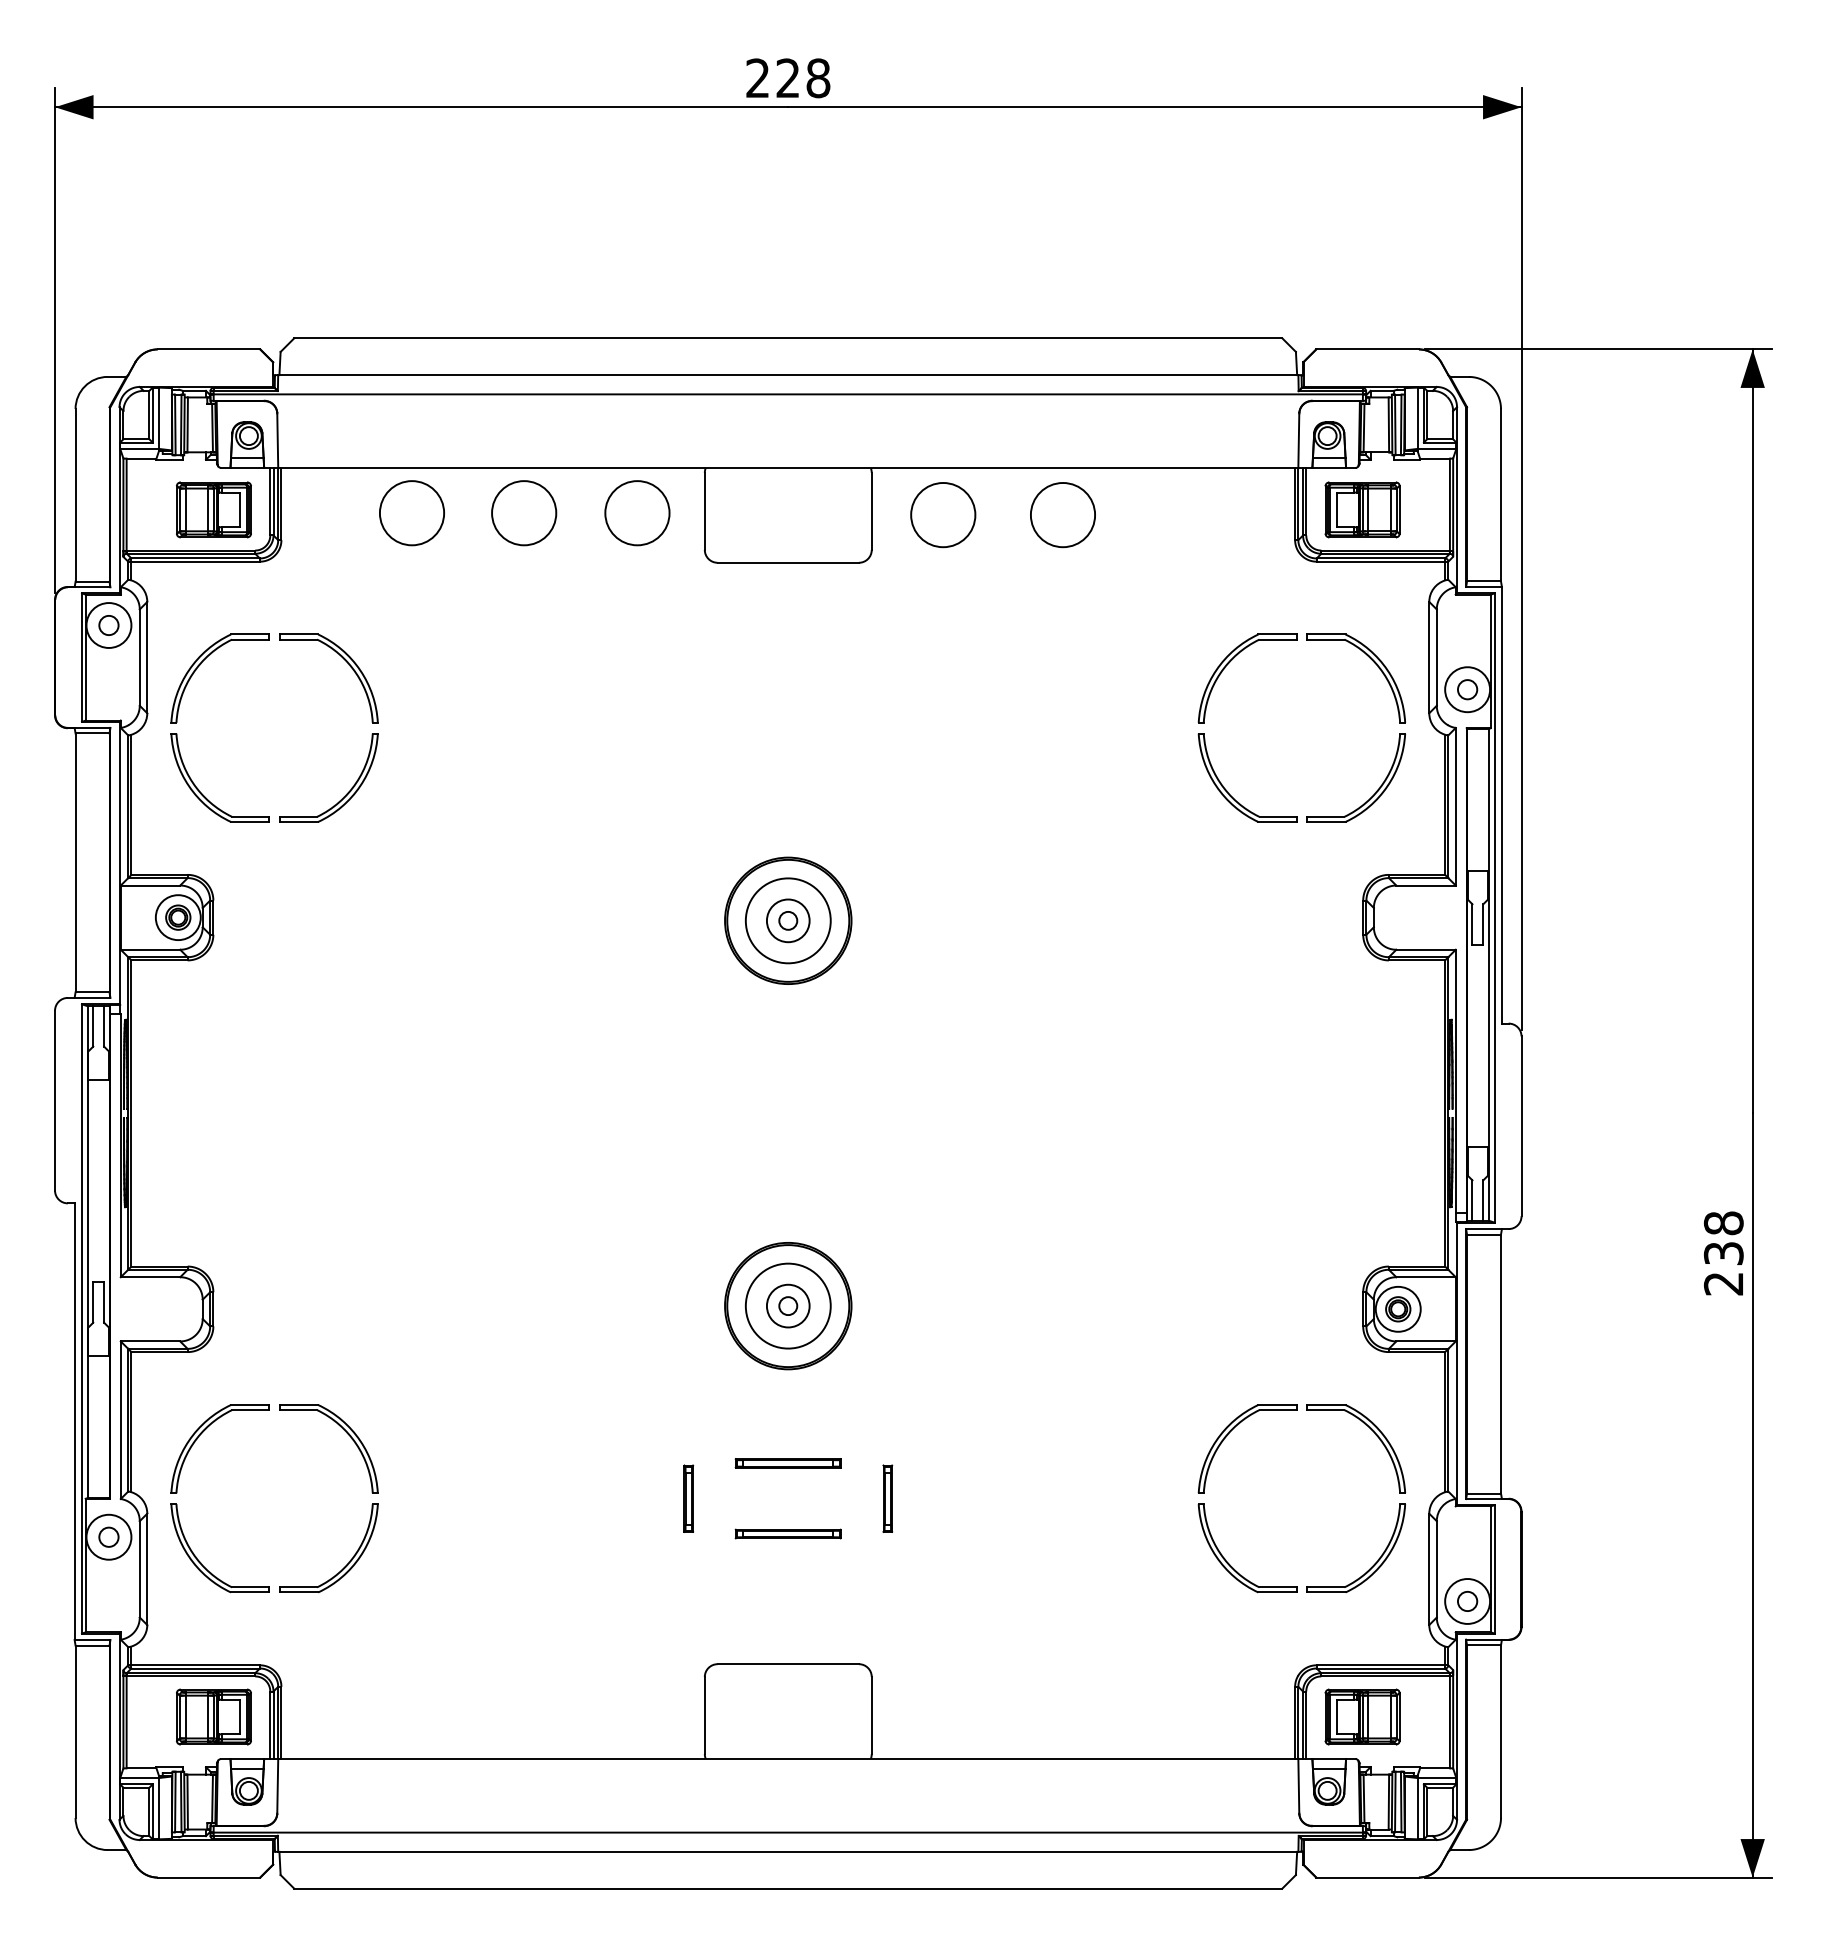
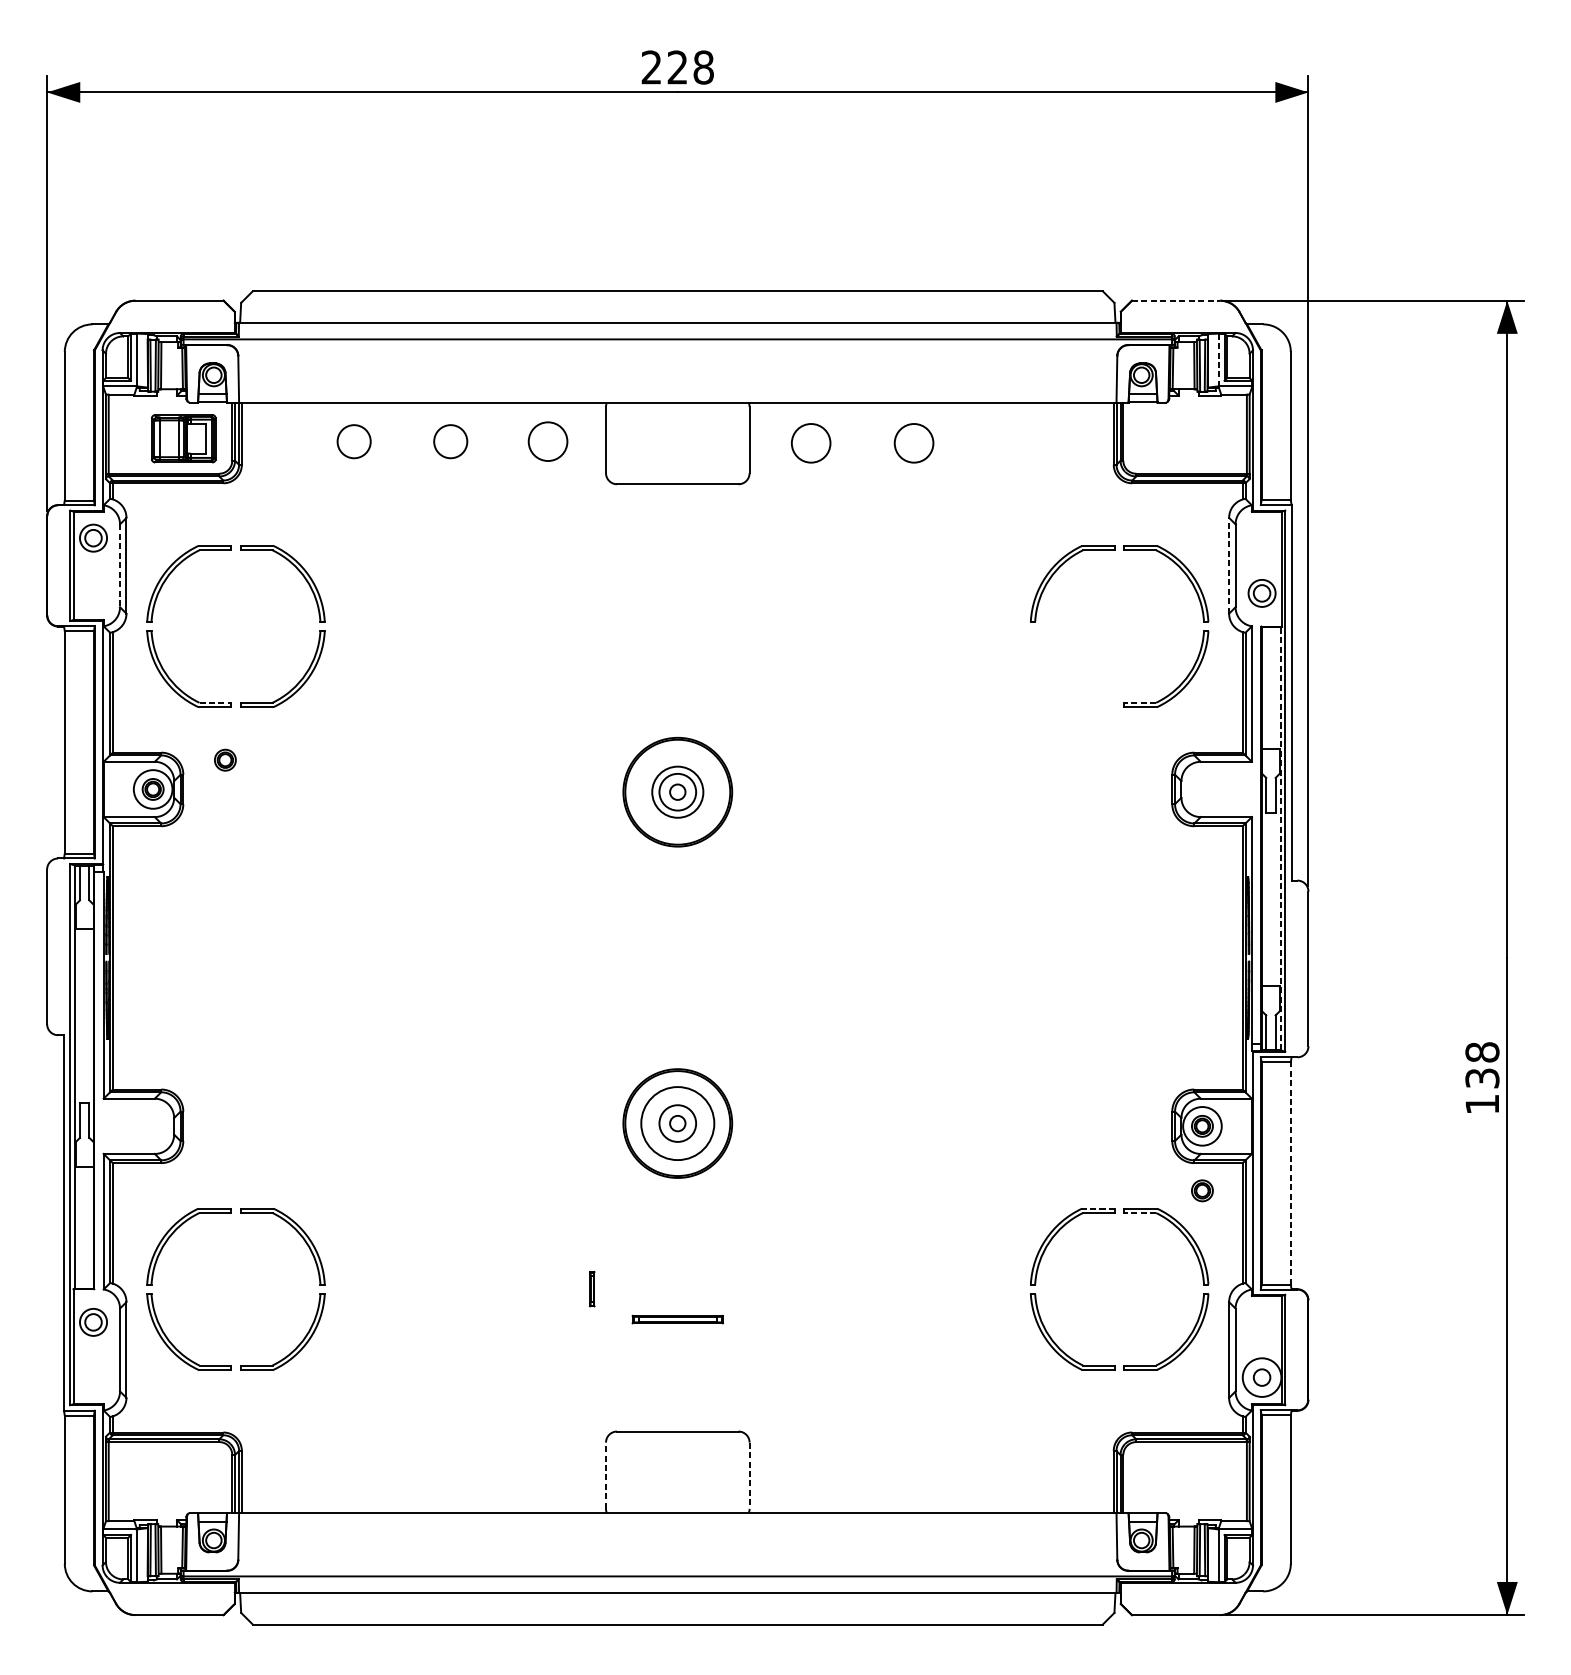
line: (1368, 349) -> (1176, 300), solid -> dashed
line: (1417, 418) -> (1218, 360), solid -> dashed
part: (1362, 509) -> (1171, 438), removed
circle: (411, 513) -> (353, 441), size x0.6
circle: (524, 513) -> (450, 441), size x0.6
circle: (637, 513) -> (548, 441), size x0.7
circle: (943, 515) -> (811, 443), size x0.7
circle: (1062, 515) -> (913, 443), size x0.7
circle: (108, 625) -> (93, 538), size x0.7
line: (1429, 657) -> (1229, 565), solid -> dashed
line: (139, 658) -> (119, 566), solid -> dashed
circle: (1467, 689) -> (1261, 593), size x0.7
part: (1227, 790) -> (1055, 680), removed
line: (250, 816) -> (215, 702), solid -> dashed
line: (1325, 816) -> (1139, 702), solid -> dashed
part: (262, 883) -> (225, 760), added
circle: (787, 920) -> (677, 791), size x0.7
line: (1489, 974) -> (1280, 838), solid -> dashed
text: (1722, 1284) -> (1481, 1104), 238 -> 138
line: (1501, 1363) -> (1291, 1172), solid -> dashed
part: (1398, 1384) -> (1202, 1191), added
line: (1276, 1405) -> (1097, 1209), solid -> dashed
line: (1325, 1410) -> (1139, 1213), solid -> dashed
part: (787, 1463) -> (677, 1258), removed
part: (688, 1498) -> (591, 1289), size x0.6
part: (887, 1498) -> (763, 1289), removed
circle: (108, 1536) -> (93, 1321), size x0.7
line: (704, 1715) -> (605, 1475), solid -> dashed
line: (871, 1715) -> (749, 1475), solid -> dashed
part: (213, 1716) -> (183, 1476), removed
part: (1362, 1716) -> (1171, 1476), removed

